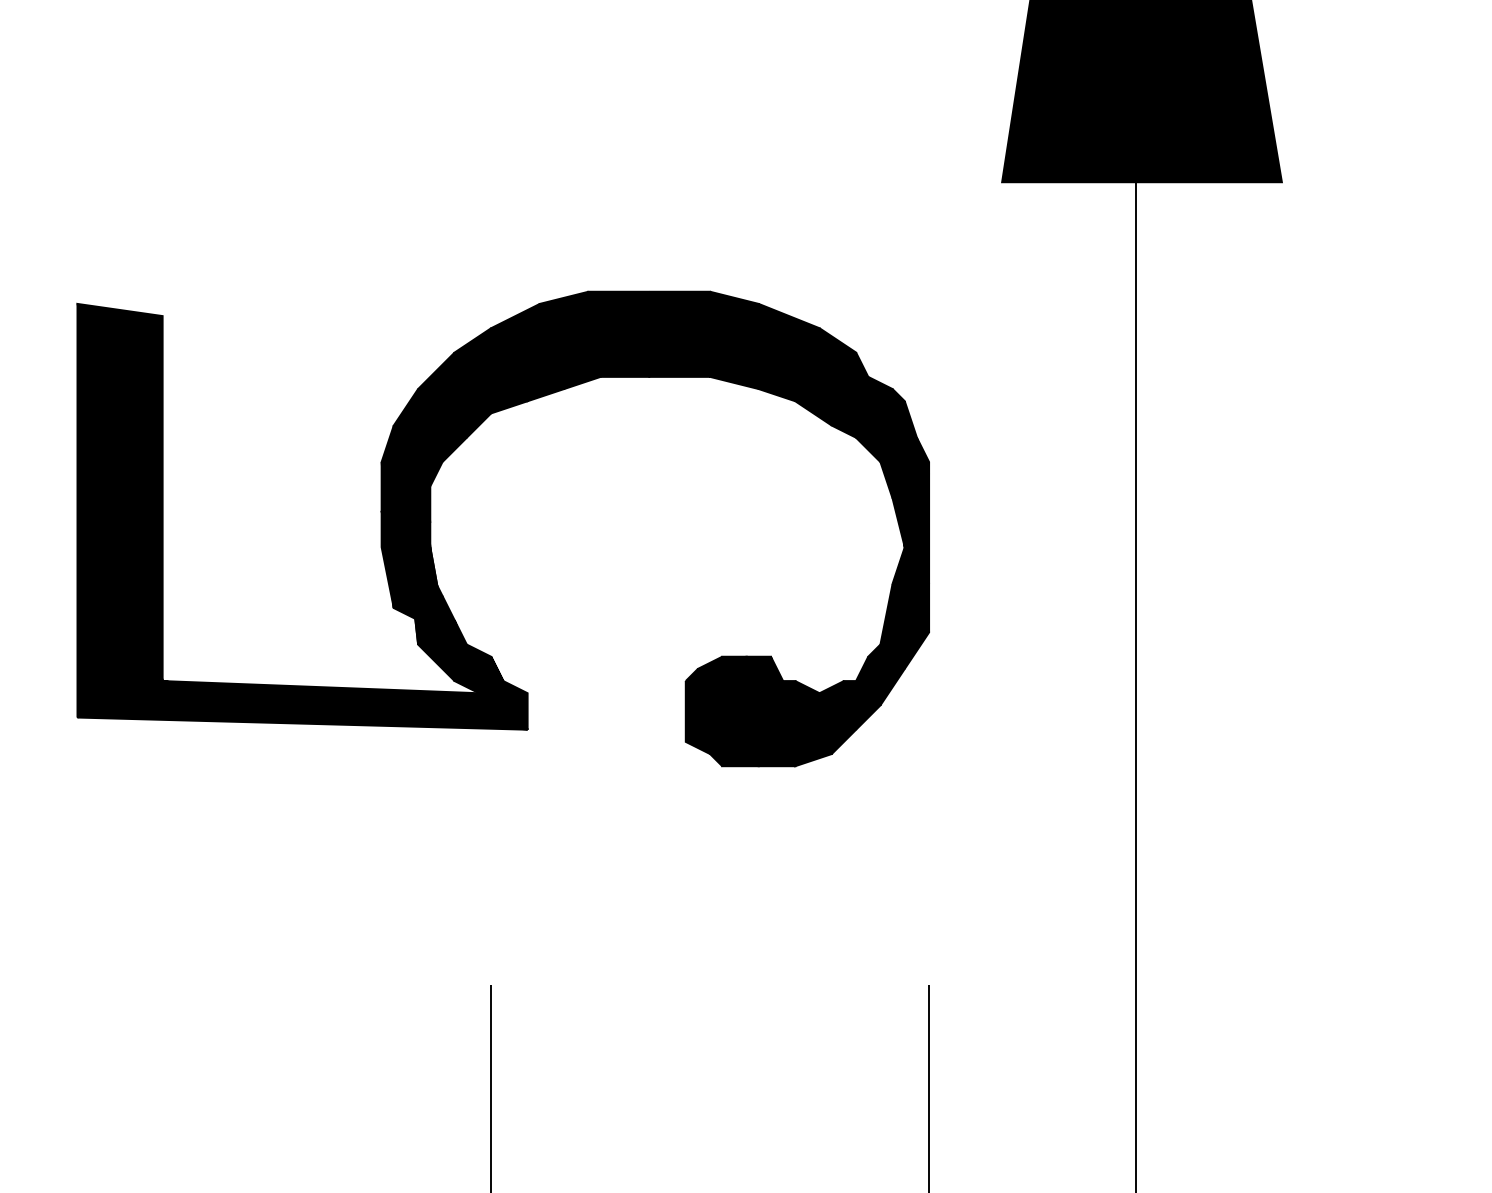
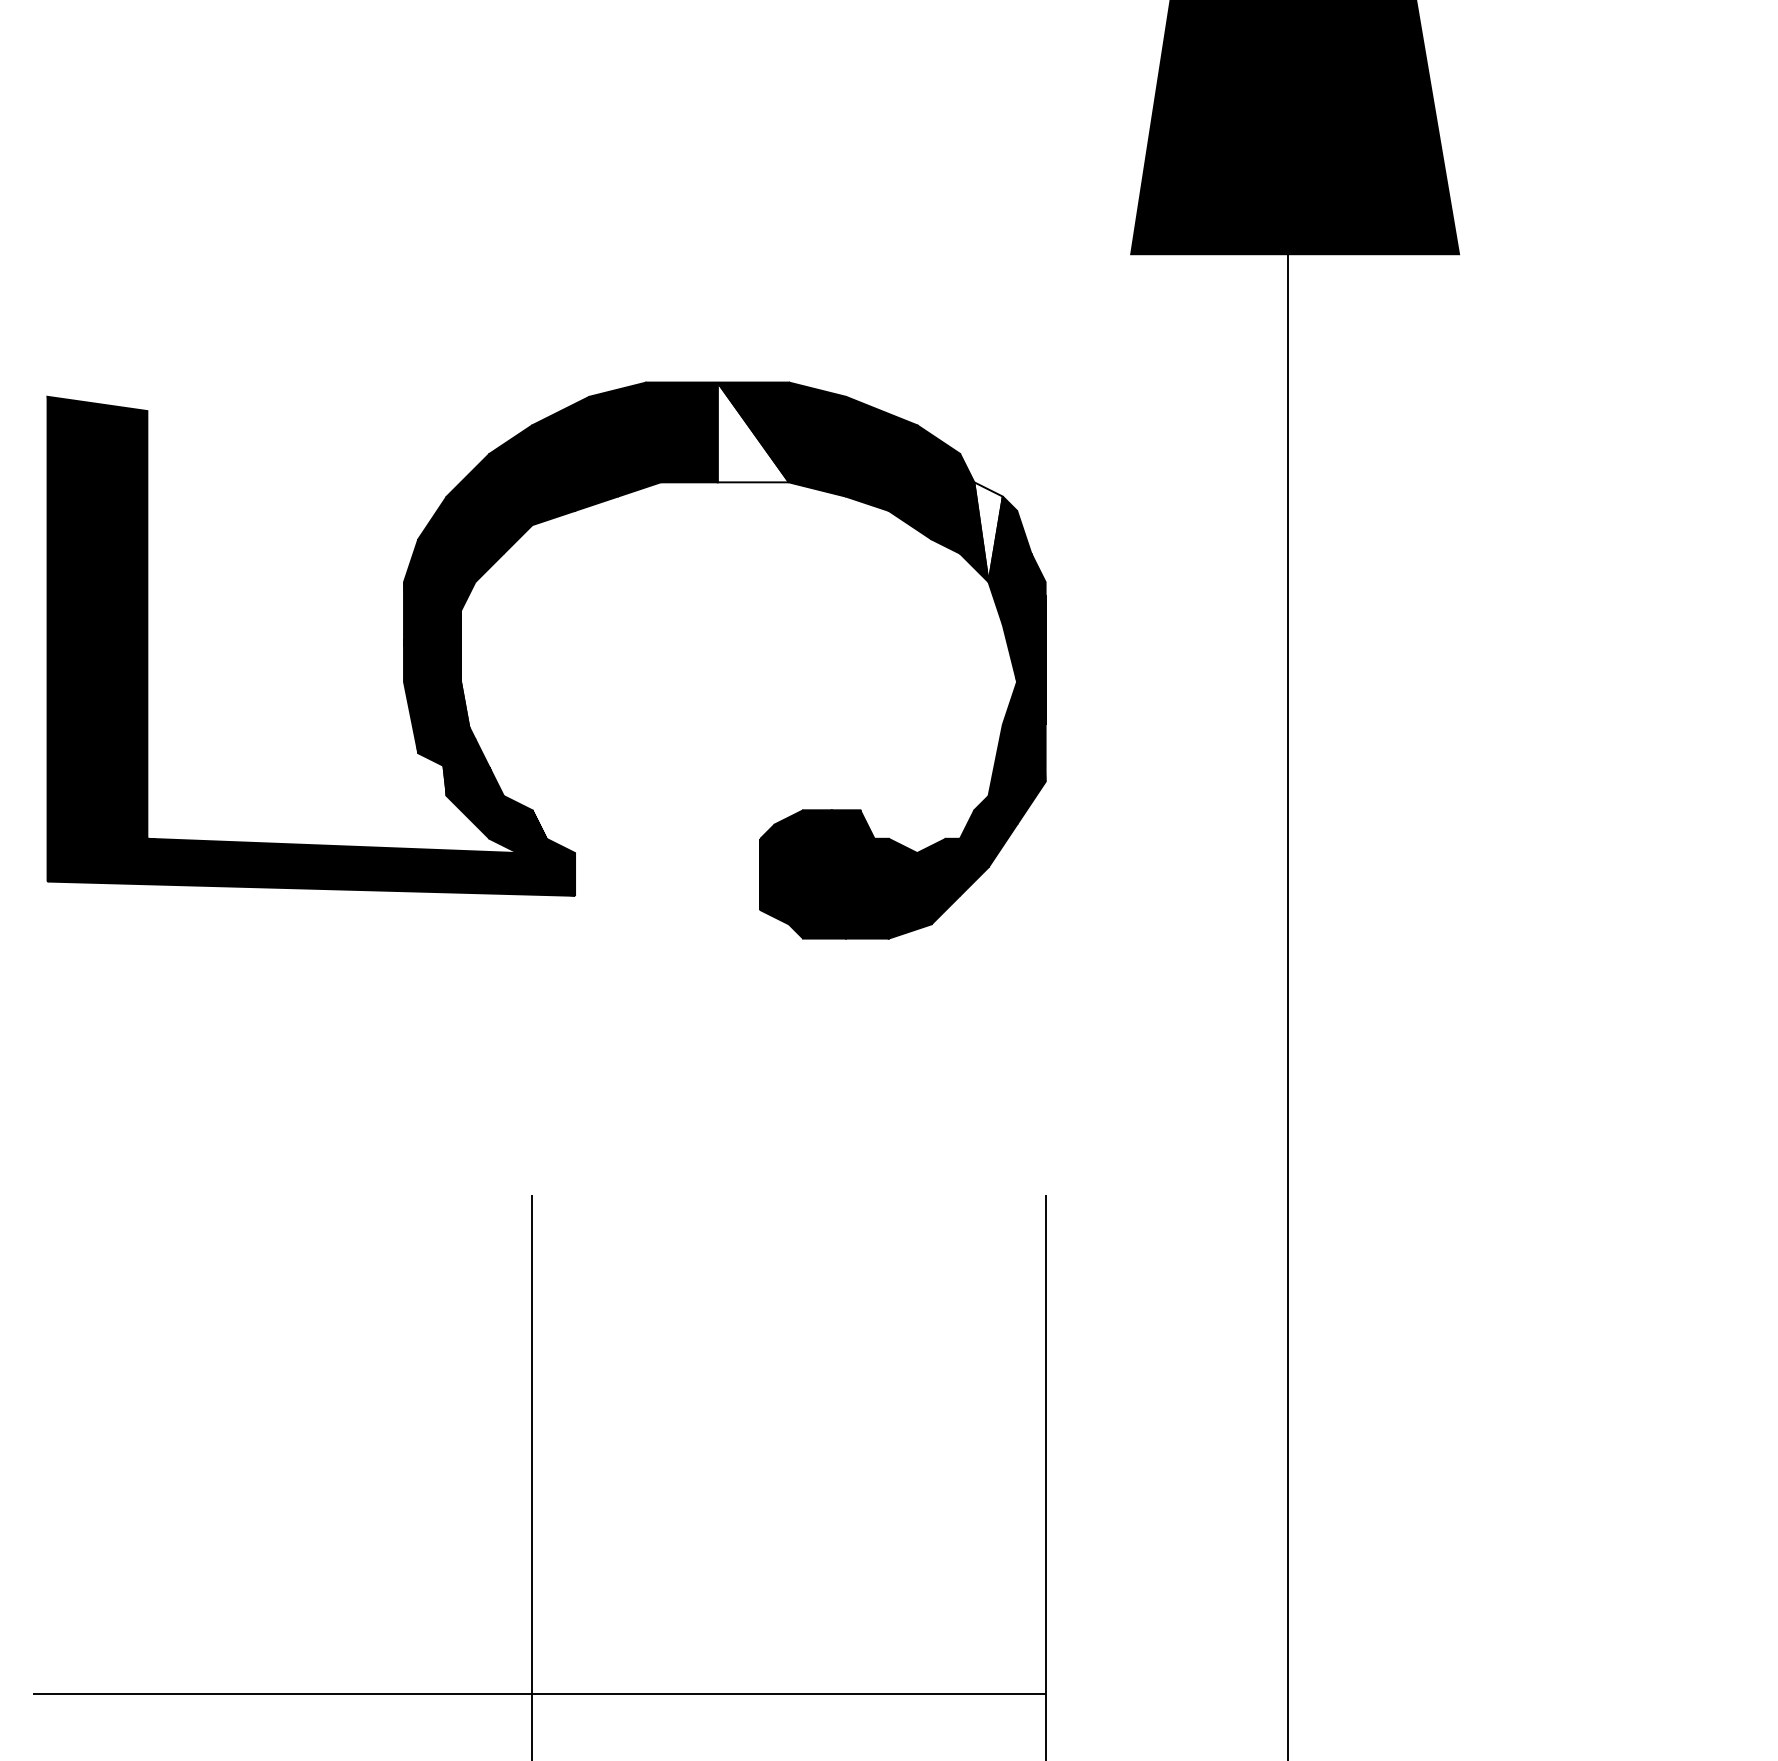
fill: (678, 334) -> (752, 432), removed
fill: (880, 419) -> (988, 532), removed

